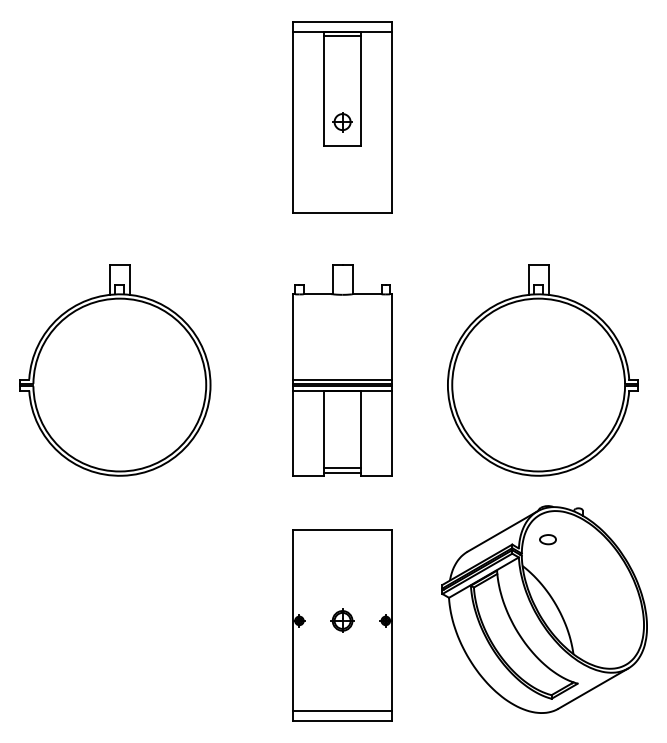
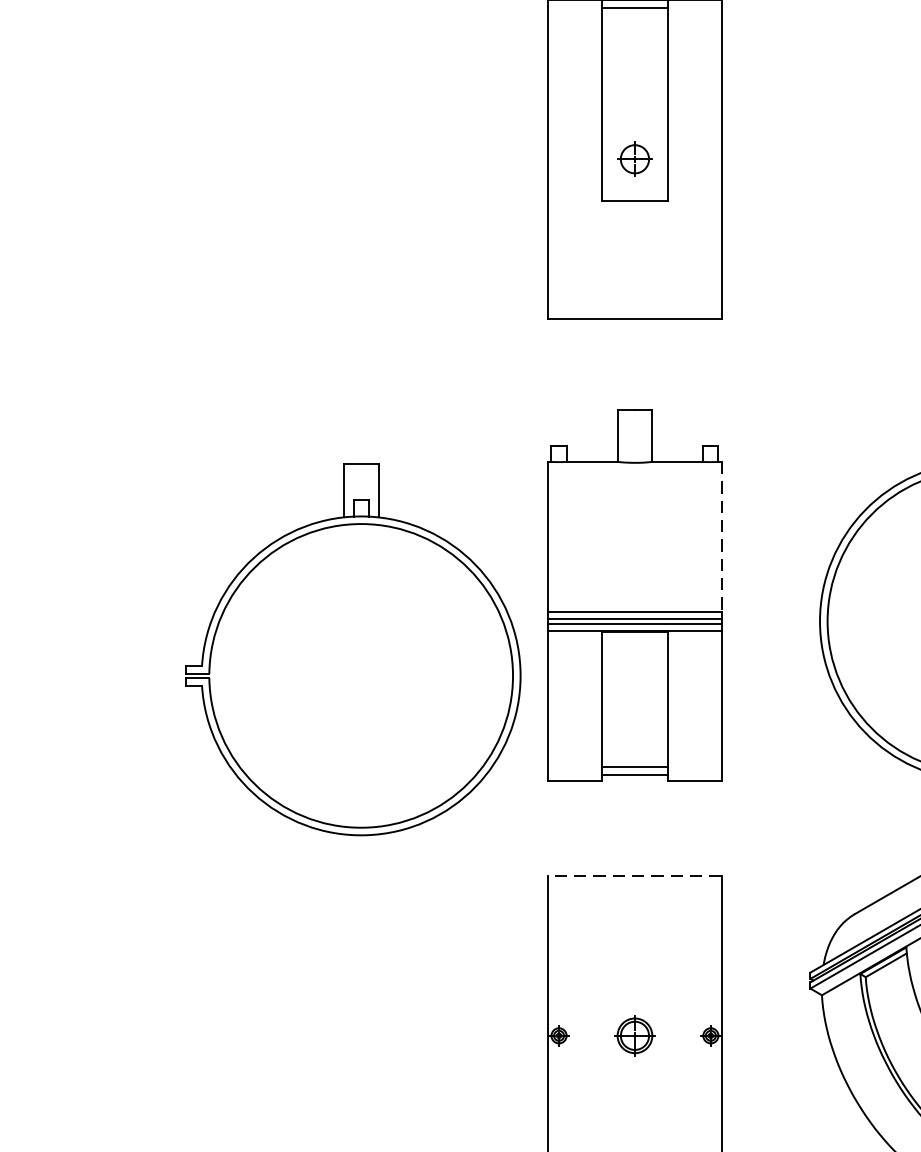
line: (392, 336) -> (722, 536), solid -> dashed
part: (115, 370) -> (353, 650), moved
line: (342, 530) -> (634, 876), solid -> dashed

